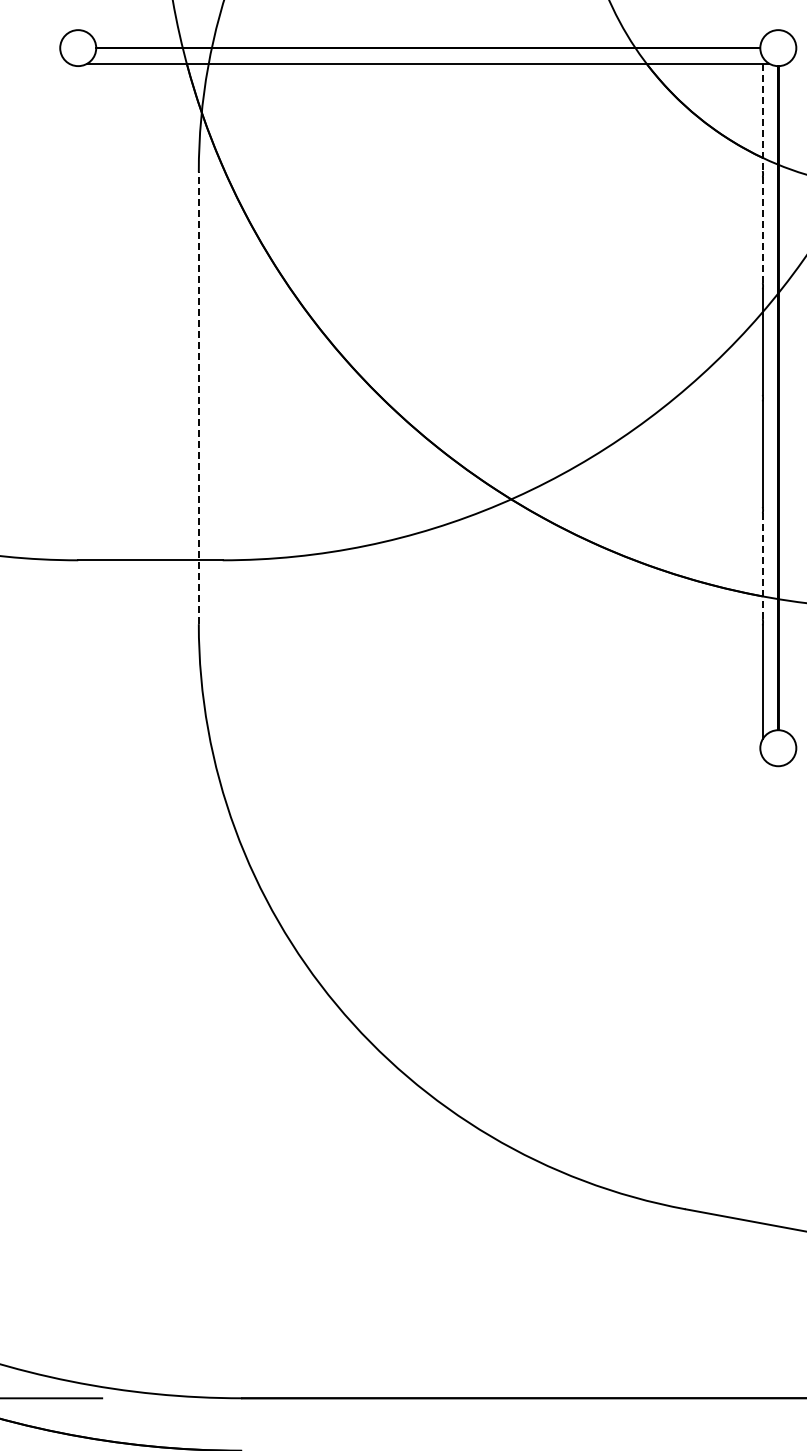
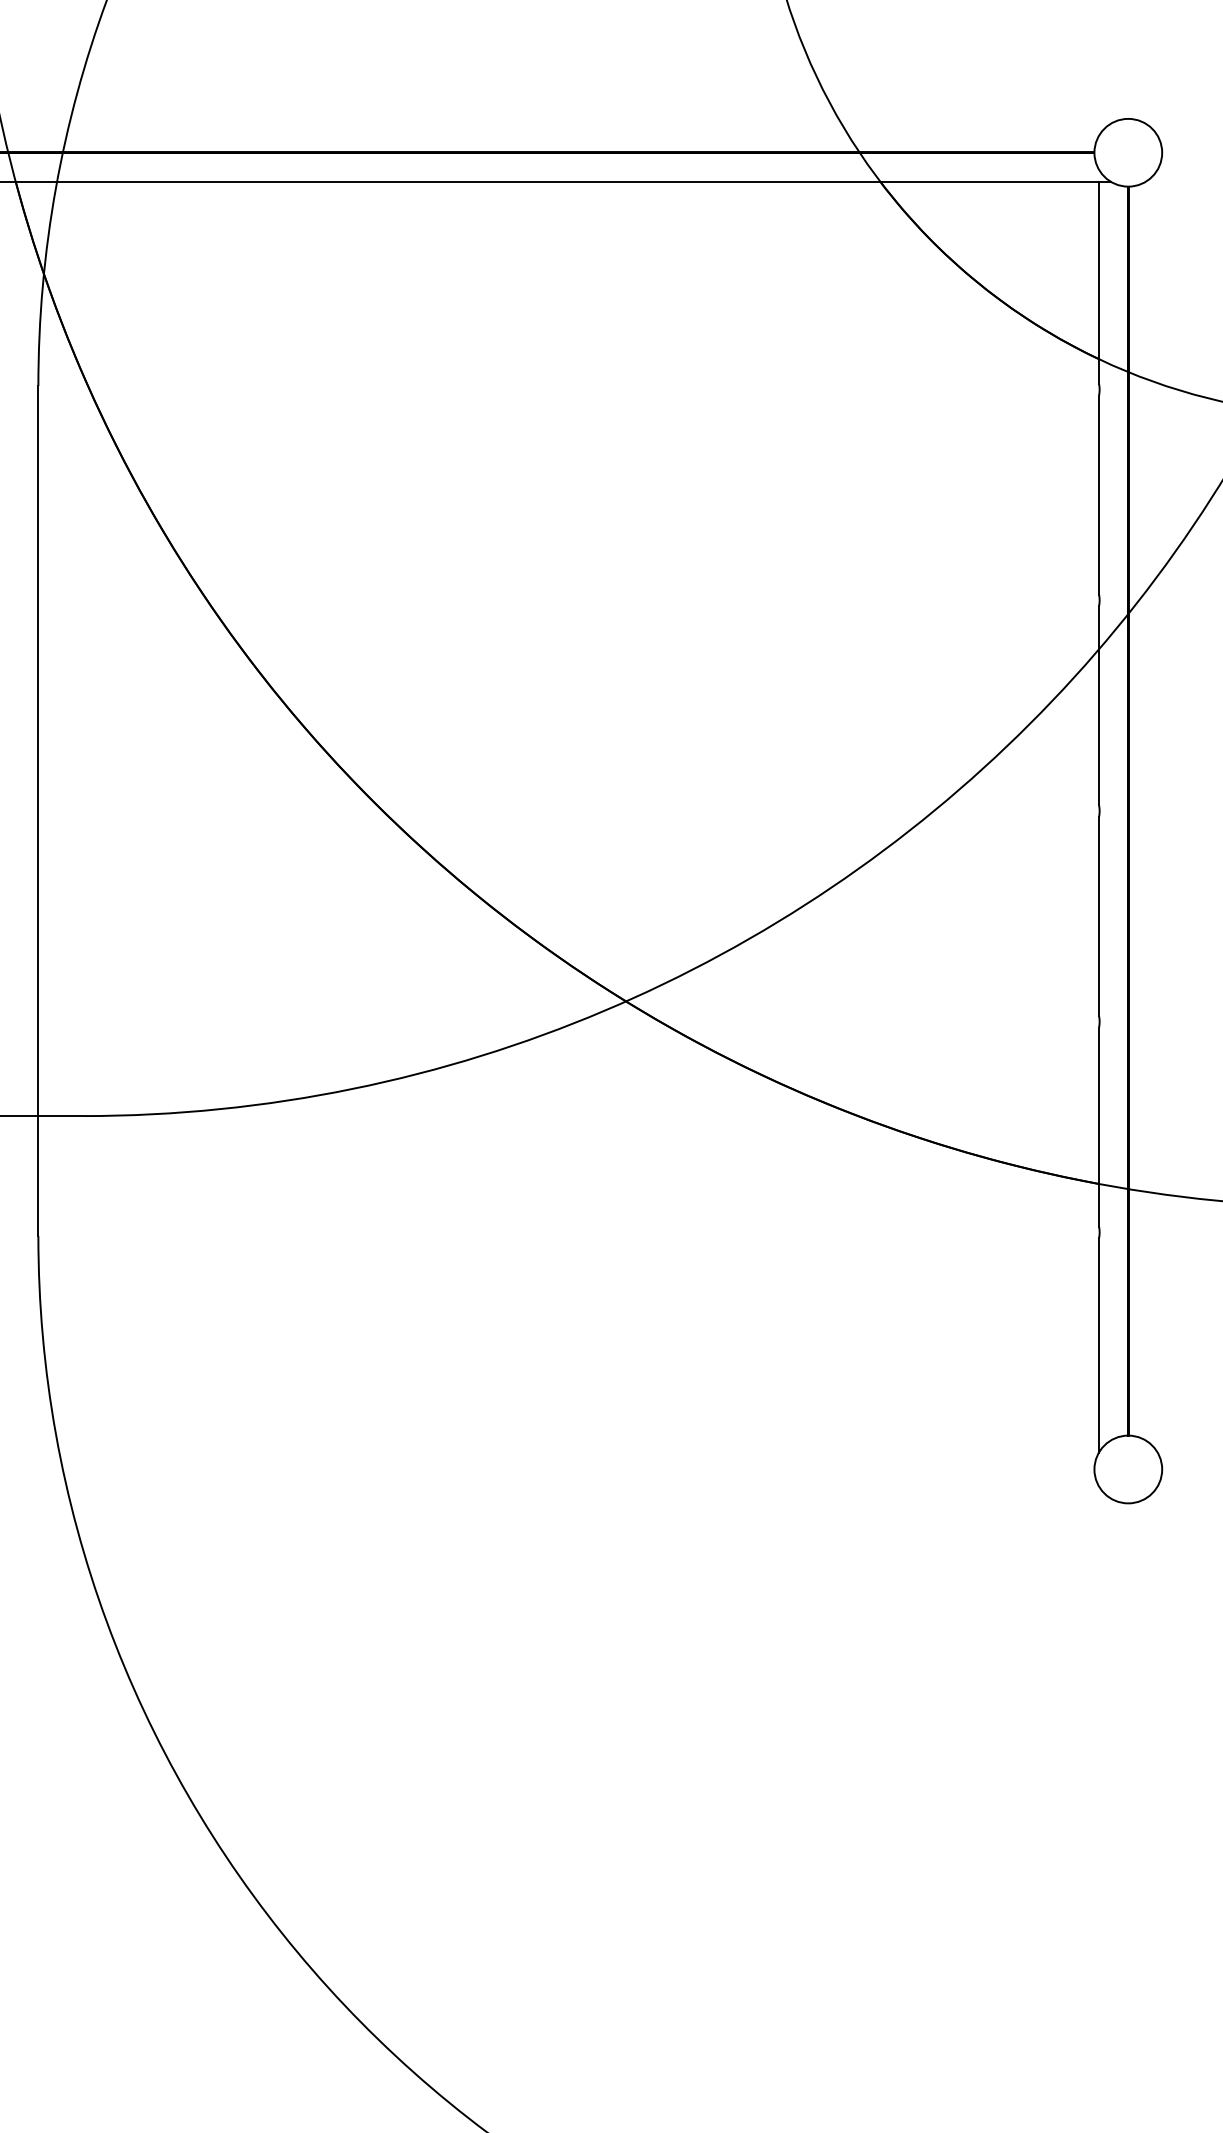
line: (762, 117) -> (1098, 283), dashed -> solid
line: (762, 230) -> (1098, 495), dashed -> solid
line: (198, 398) -> (37, 811), dashed -> solid
line: (762, 566) -> (1098, 1127), dashed -> solid

